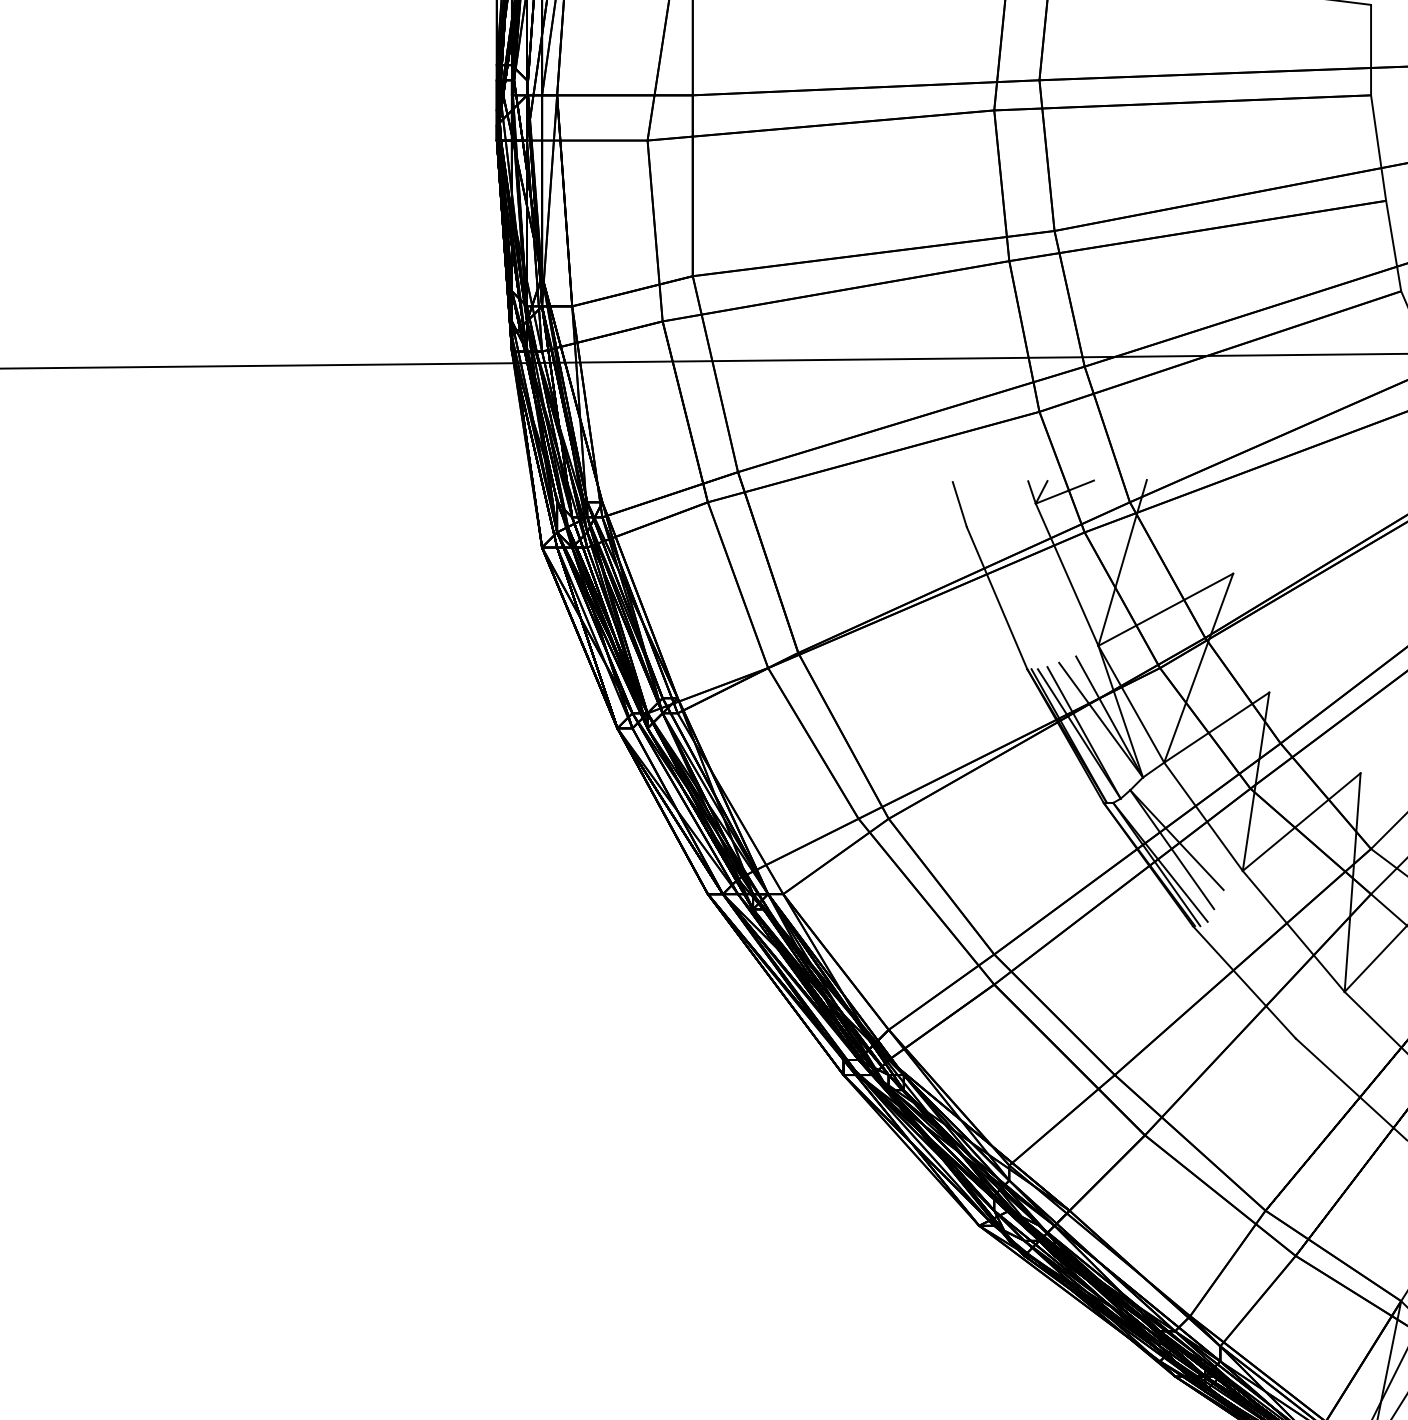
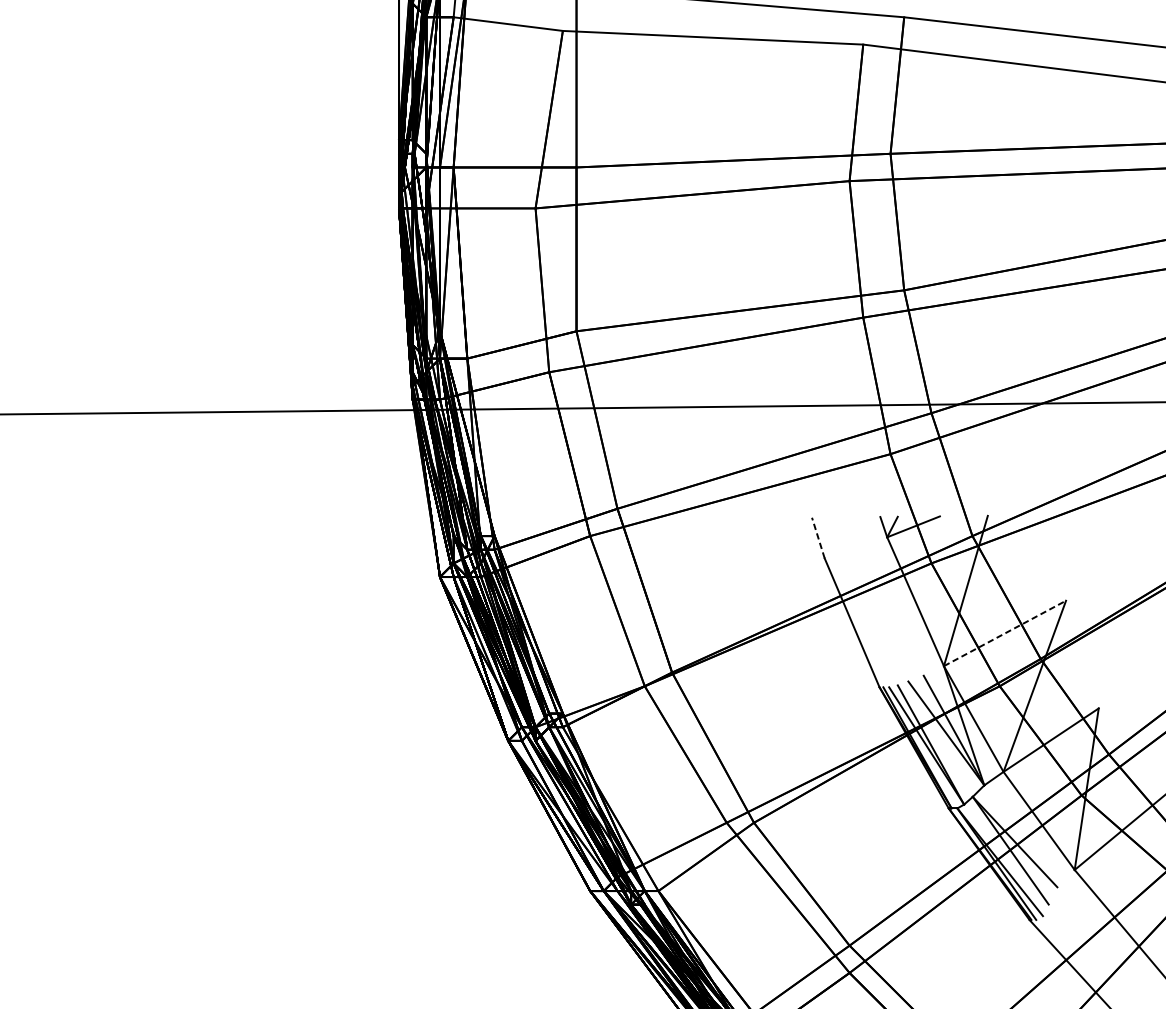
line: (959, 504) -> (818, 538), solid -> dashed
line: (1166, 609) -> (1005, 633), solid -> dashed

